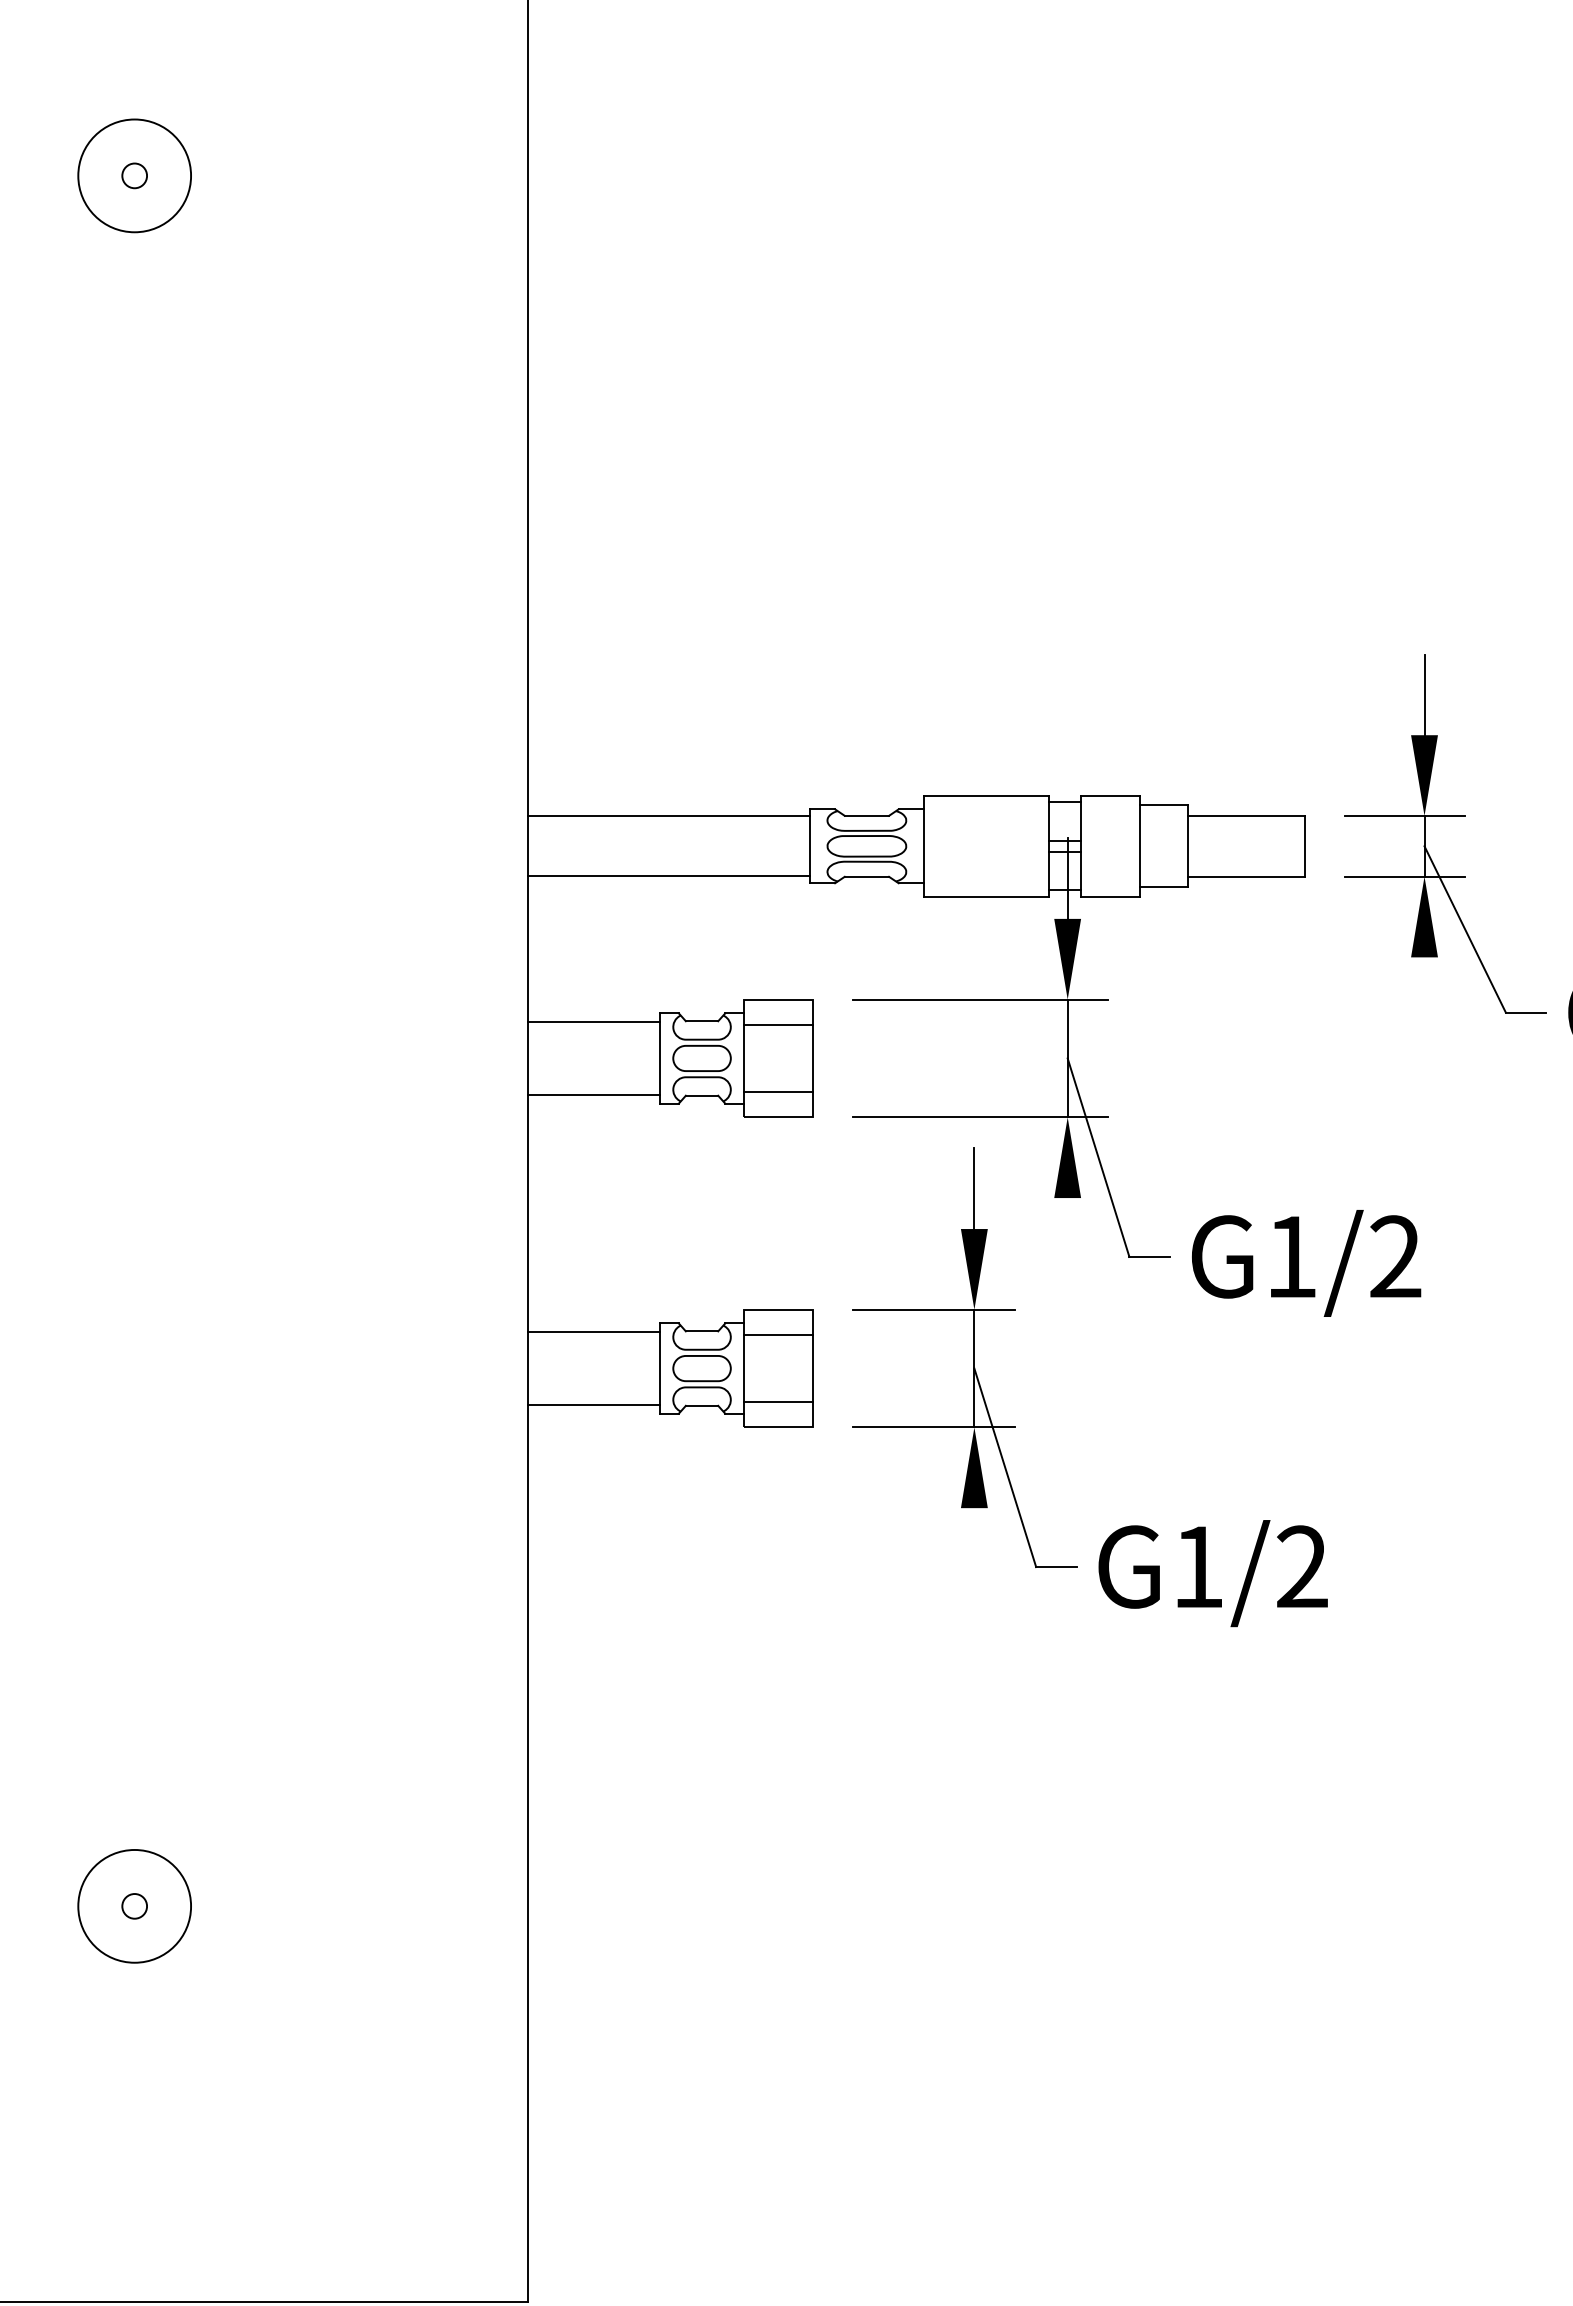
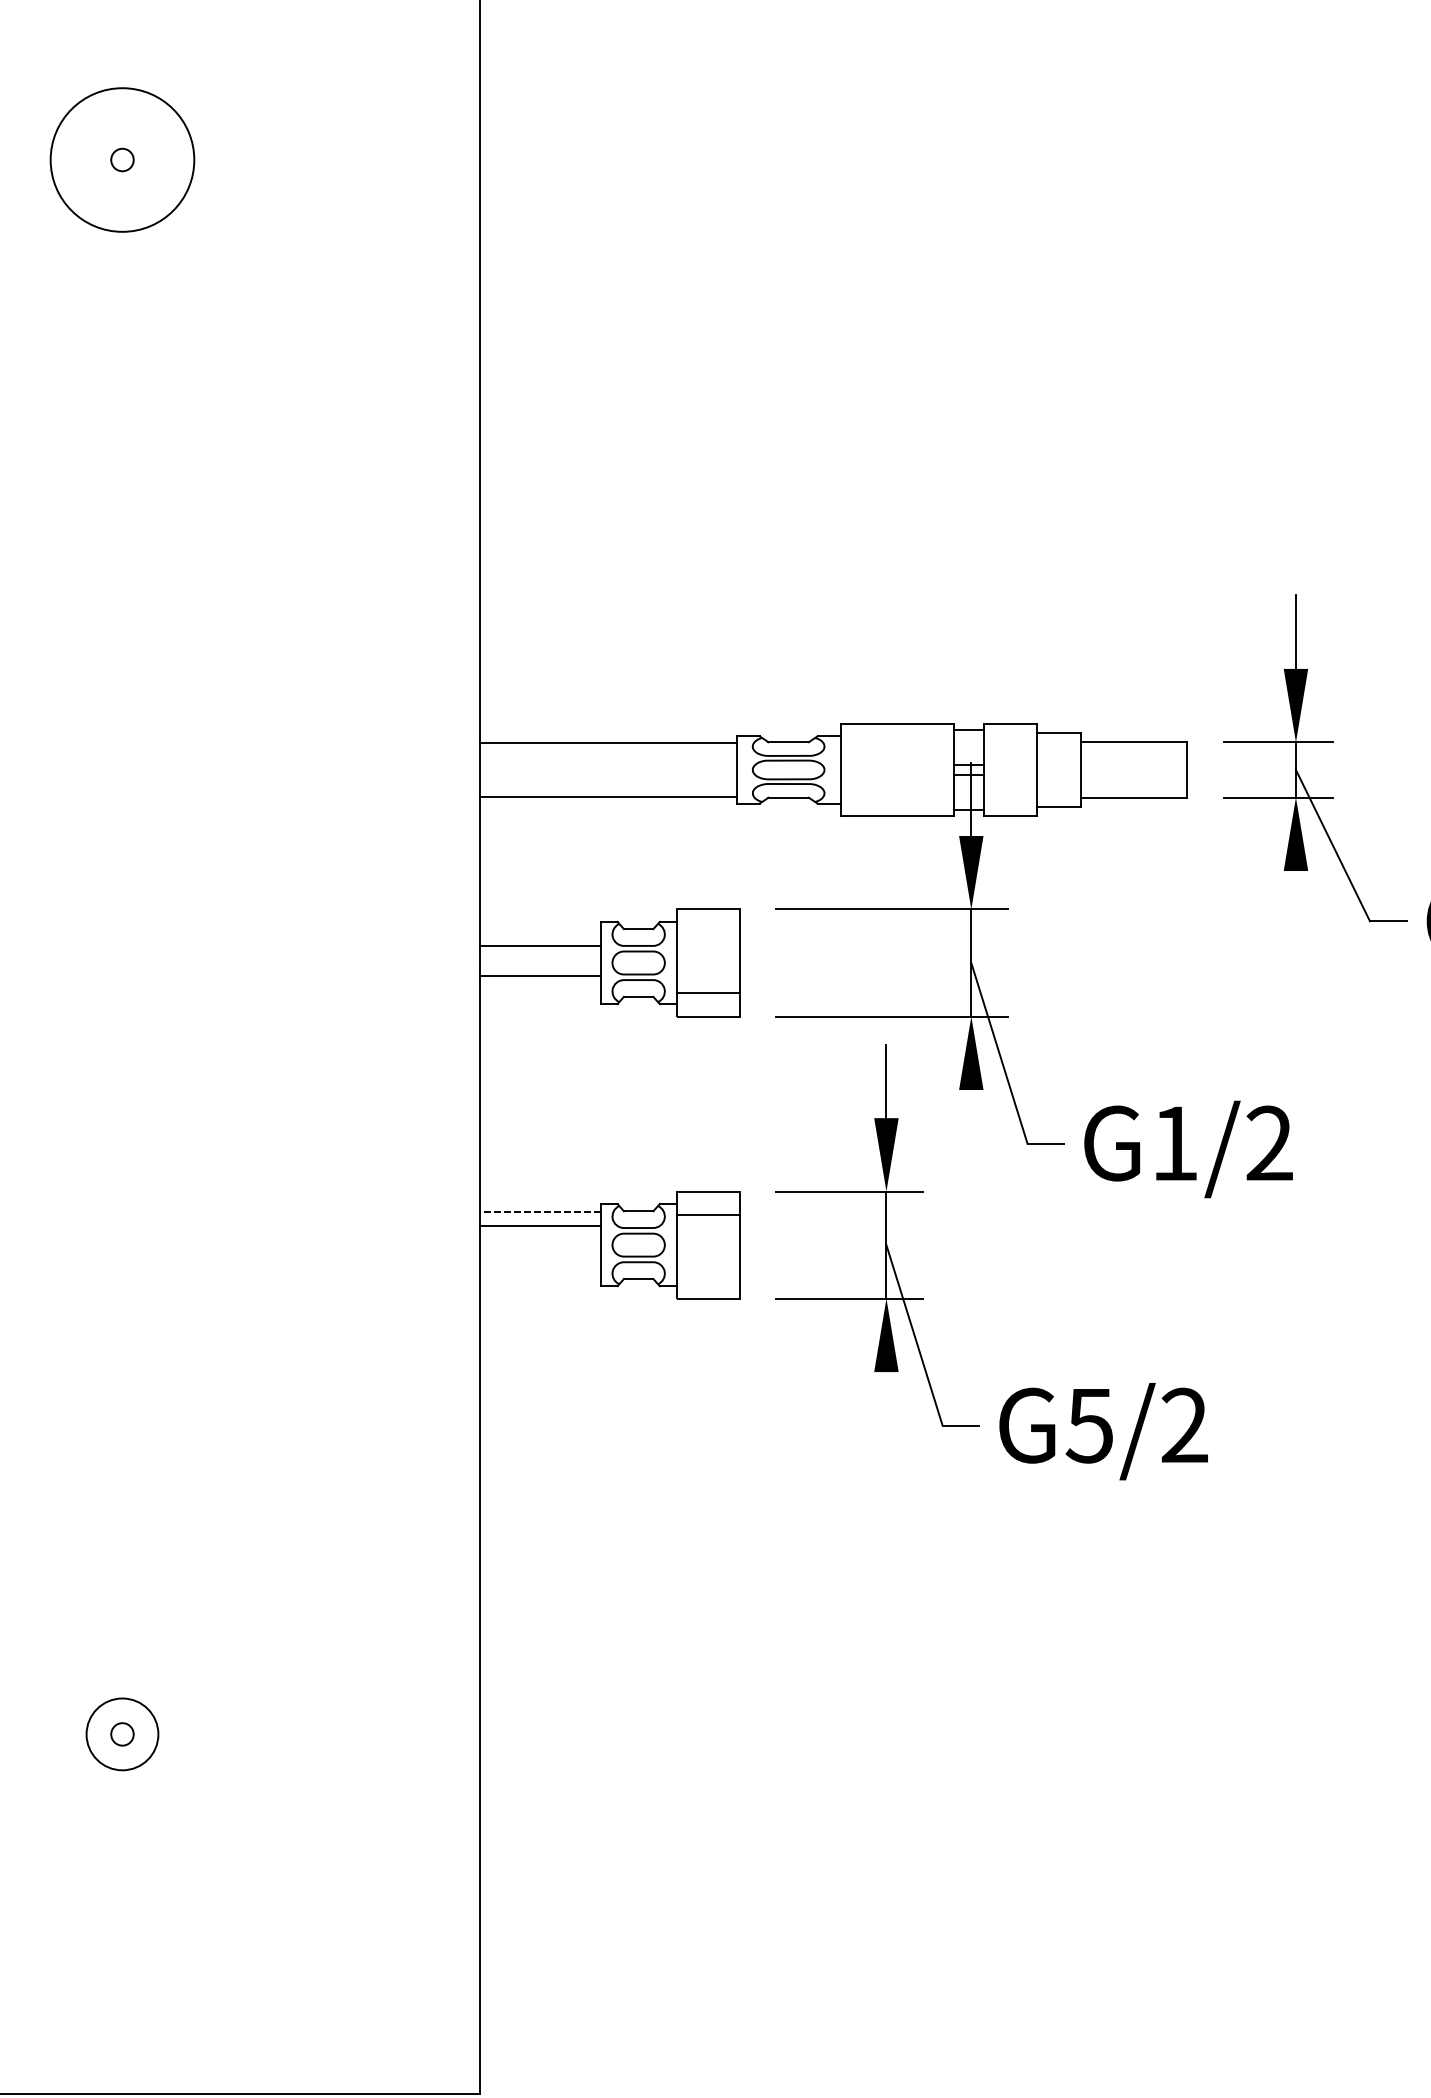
circle: (134, 175) -> (122, 159), size x1.4
line: (594, 1021) -> (540, 975), moved
line: (777, 1025) -> (707, 933), removed
line: (594, 1095) -> (540, 946), moved
line: (593, 1332) -> (539, 1212), solid -> dashed
line: (777, 1401) -> (707, 1275), removed
line: (594, 1405) -> (540, 1225), moved
text: (1197, 1567) -> (1089, 1426), G1/2 -> G5/2
circle: (134, 1905) -> (122, 1733), size x0.7

